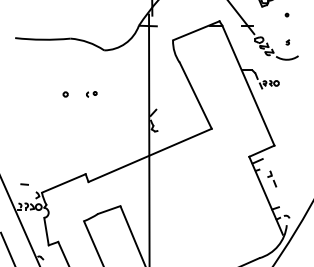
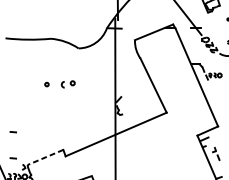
part: (91, 94) -> (68, 84), size x1.6
line: (24, 152) -> (13, 132), added
line: (63, 183) -> (45, 157), solid -> dashed

